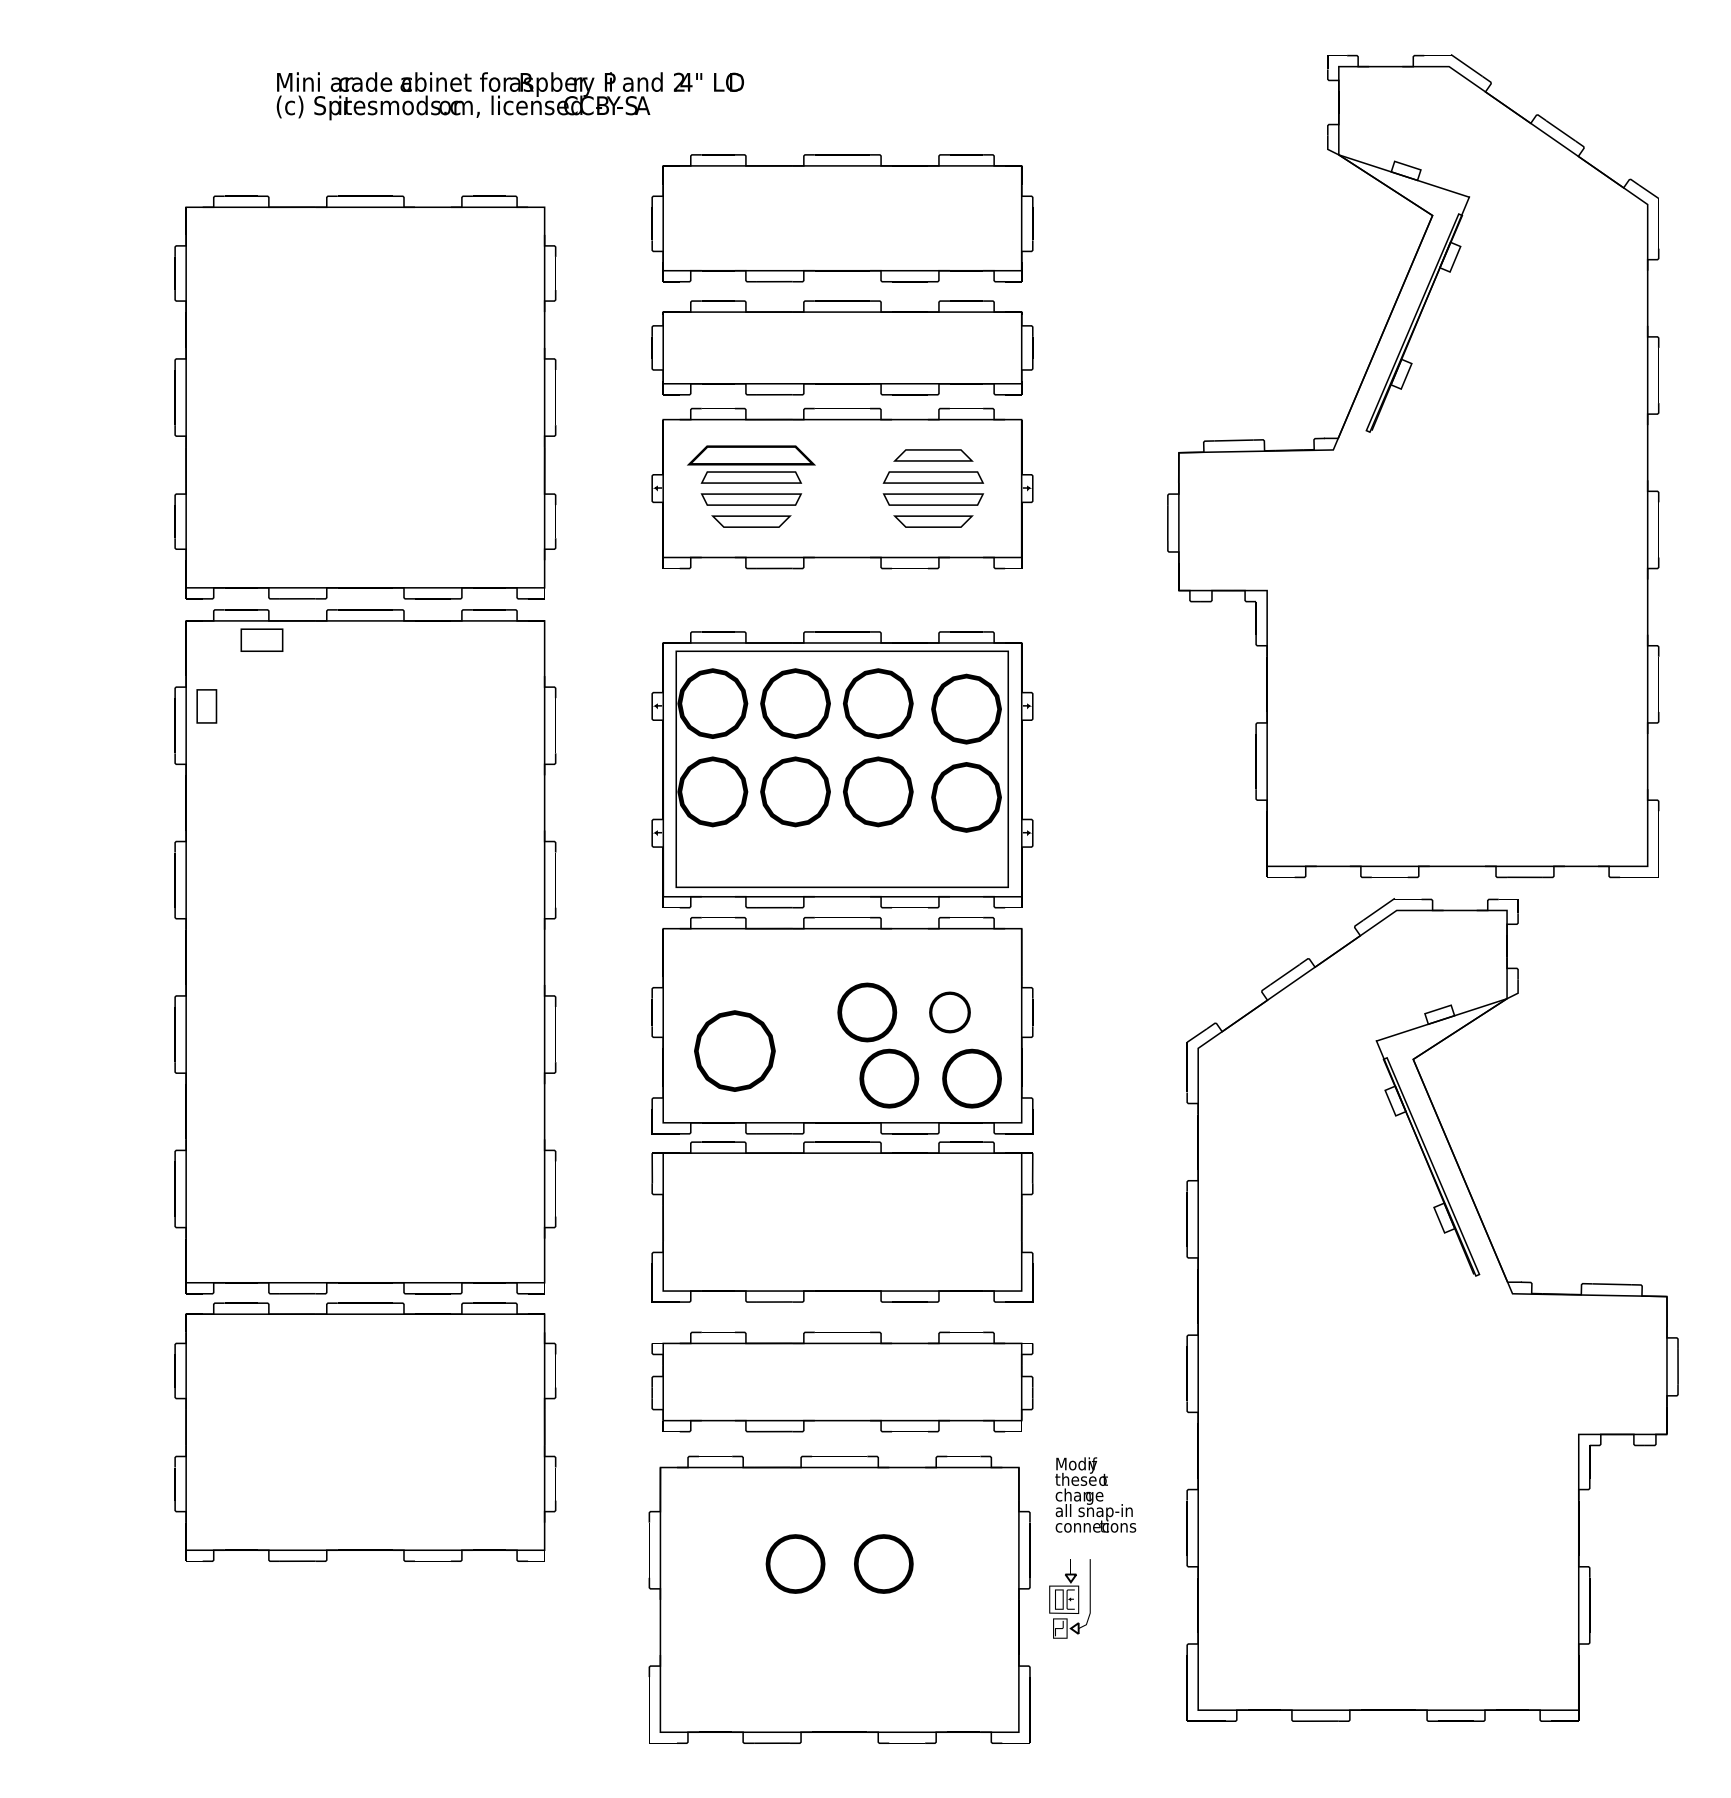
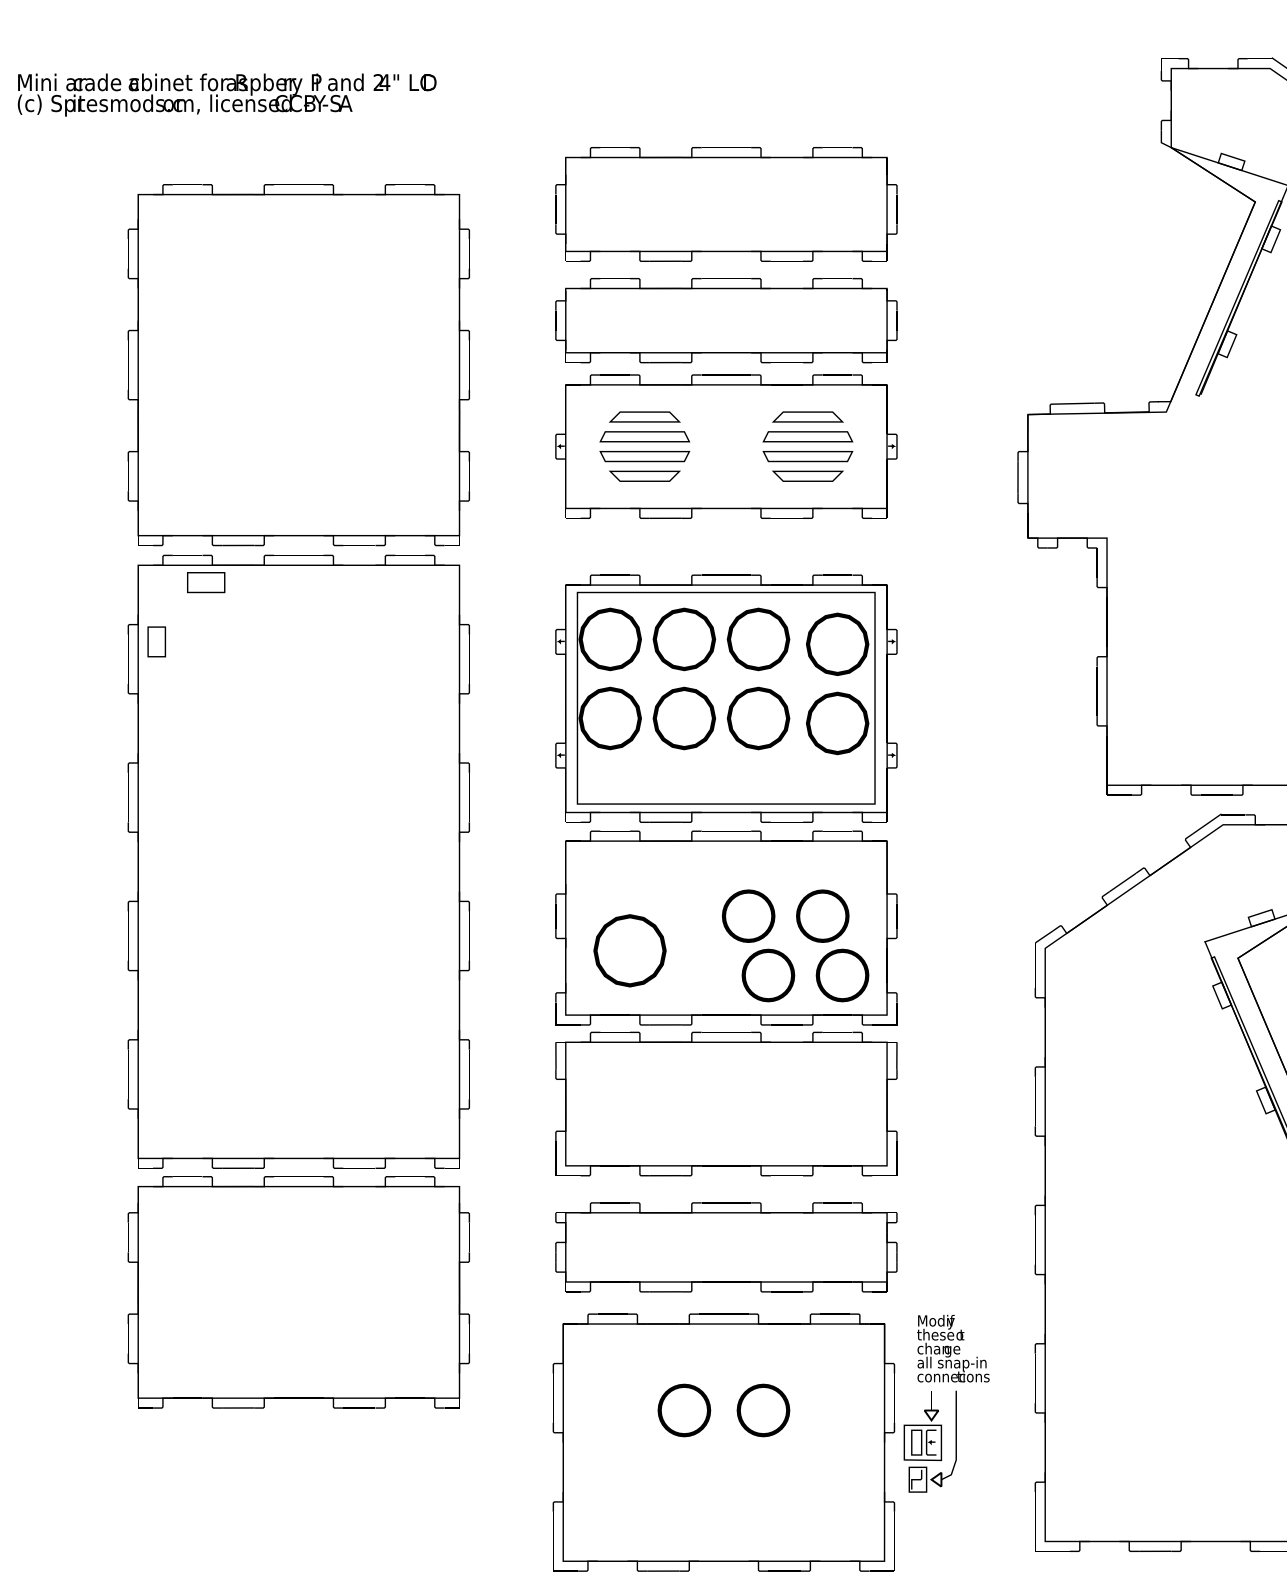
text: (509, 96) -> (226, 95), moved
part: (751, 455) -> (644, 417), size x0.62
part: (949, 1012) -> (822, 916), size x1.43
part: (1069, 1598) -> (929, 1441), size x1.43

